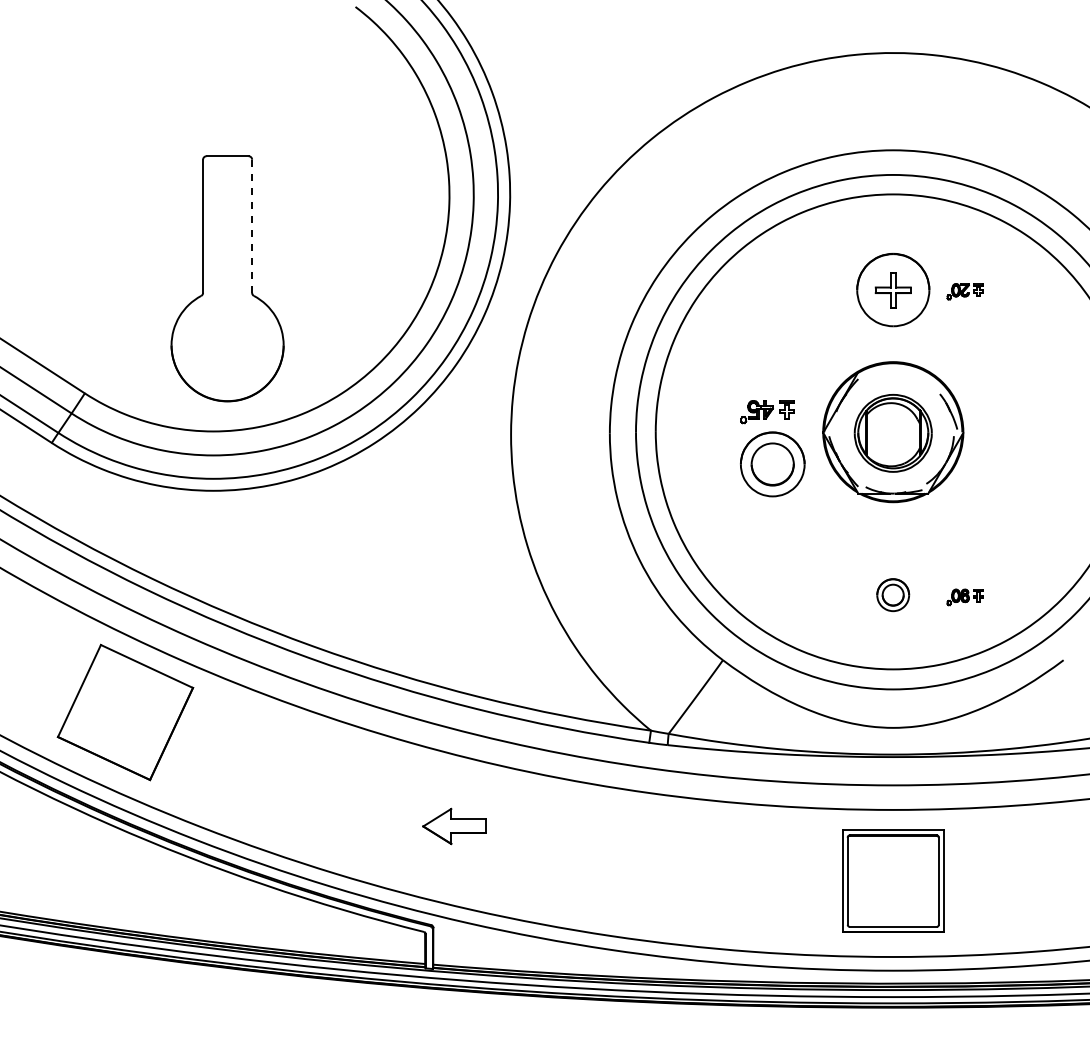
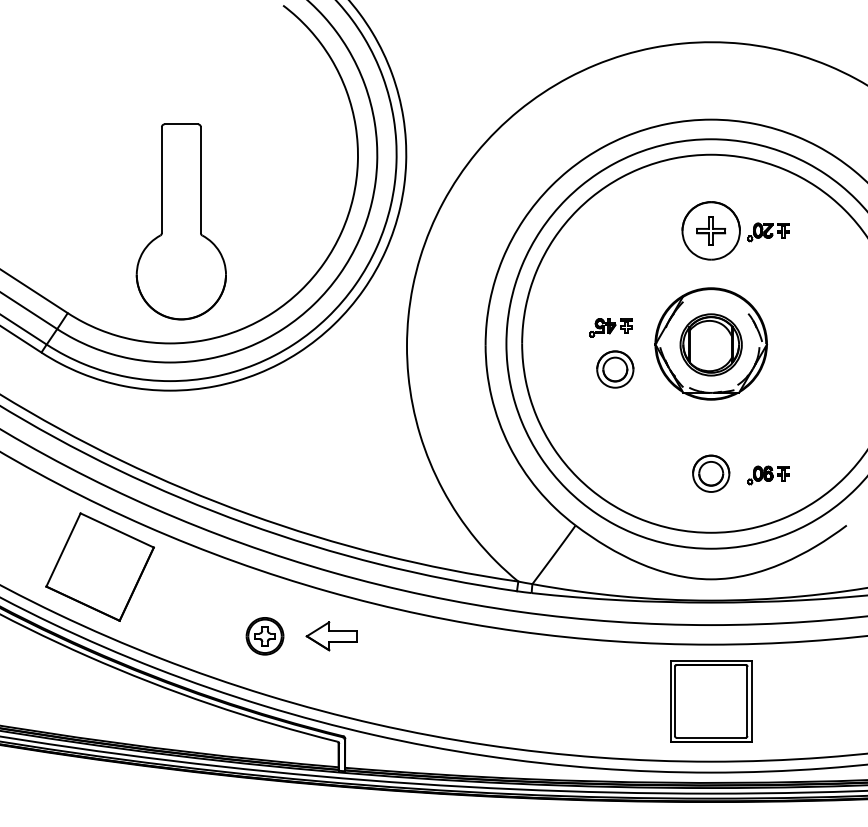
line: (252, 226) -> (201, 180), dashed -> solid
part: (964, 291) -> (767, 232), size x1.43
part: (772, 463) -> (615, 368), size x0.71
part: (892, 594) -> (710, 473), size x1.43
part: (964, 597) -> (767, 475), size x1.43
part: (332, 799) -> (264, 636), added
part: (454, 826) -> (331, 636), moved

